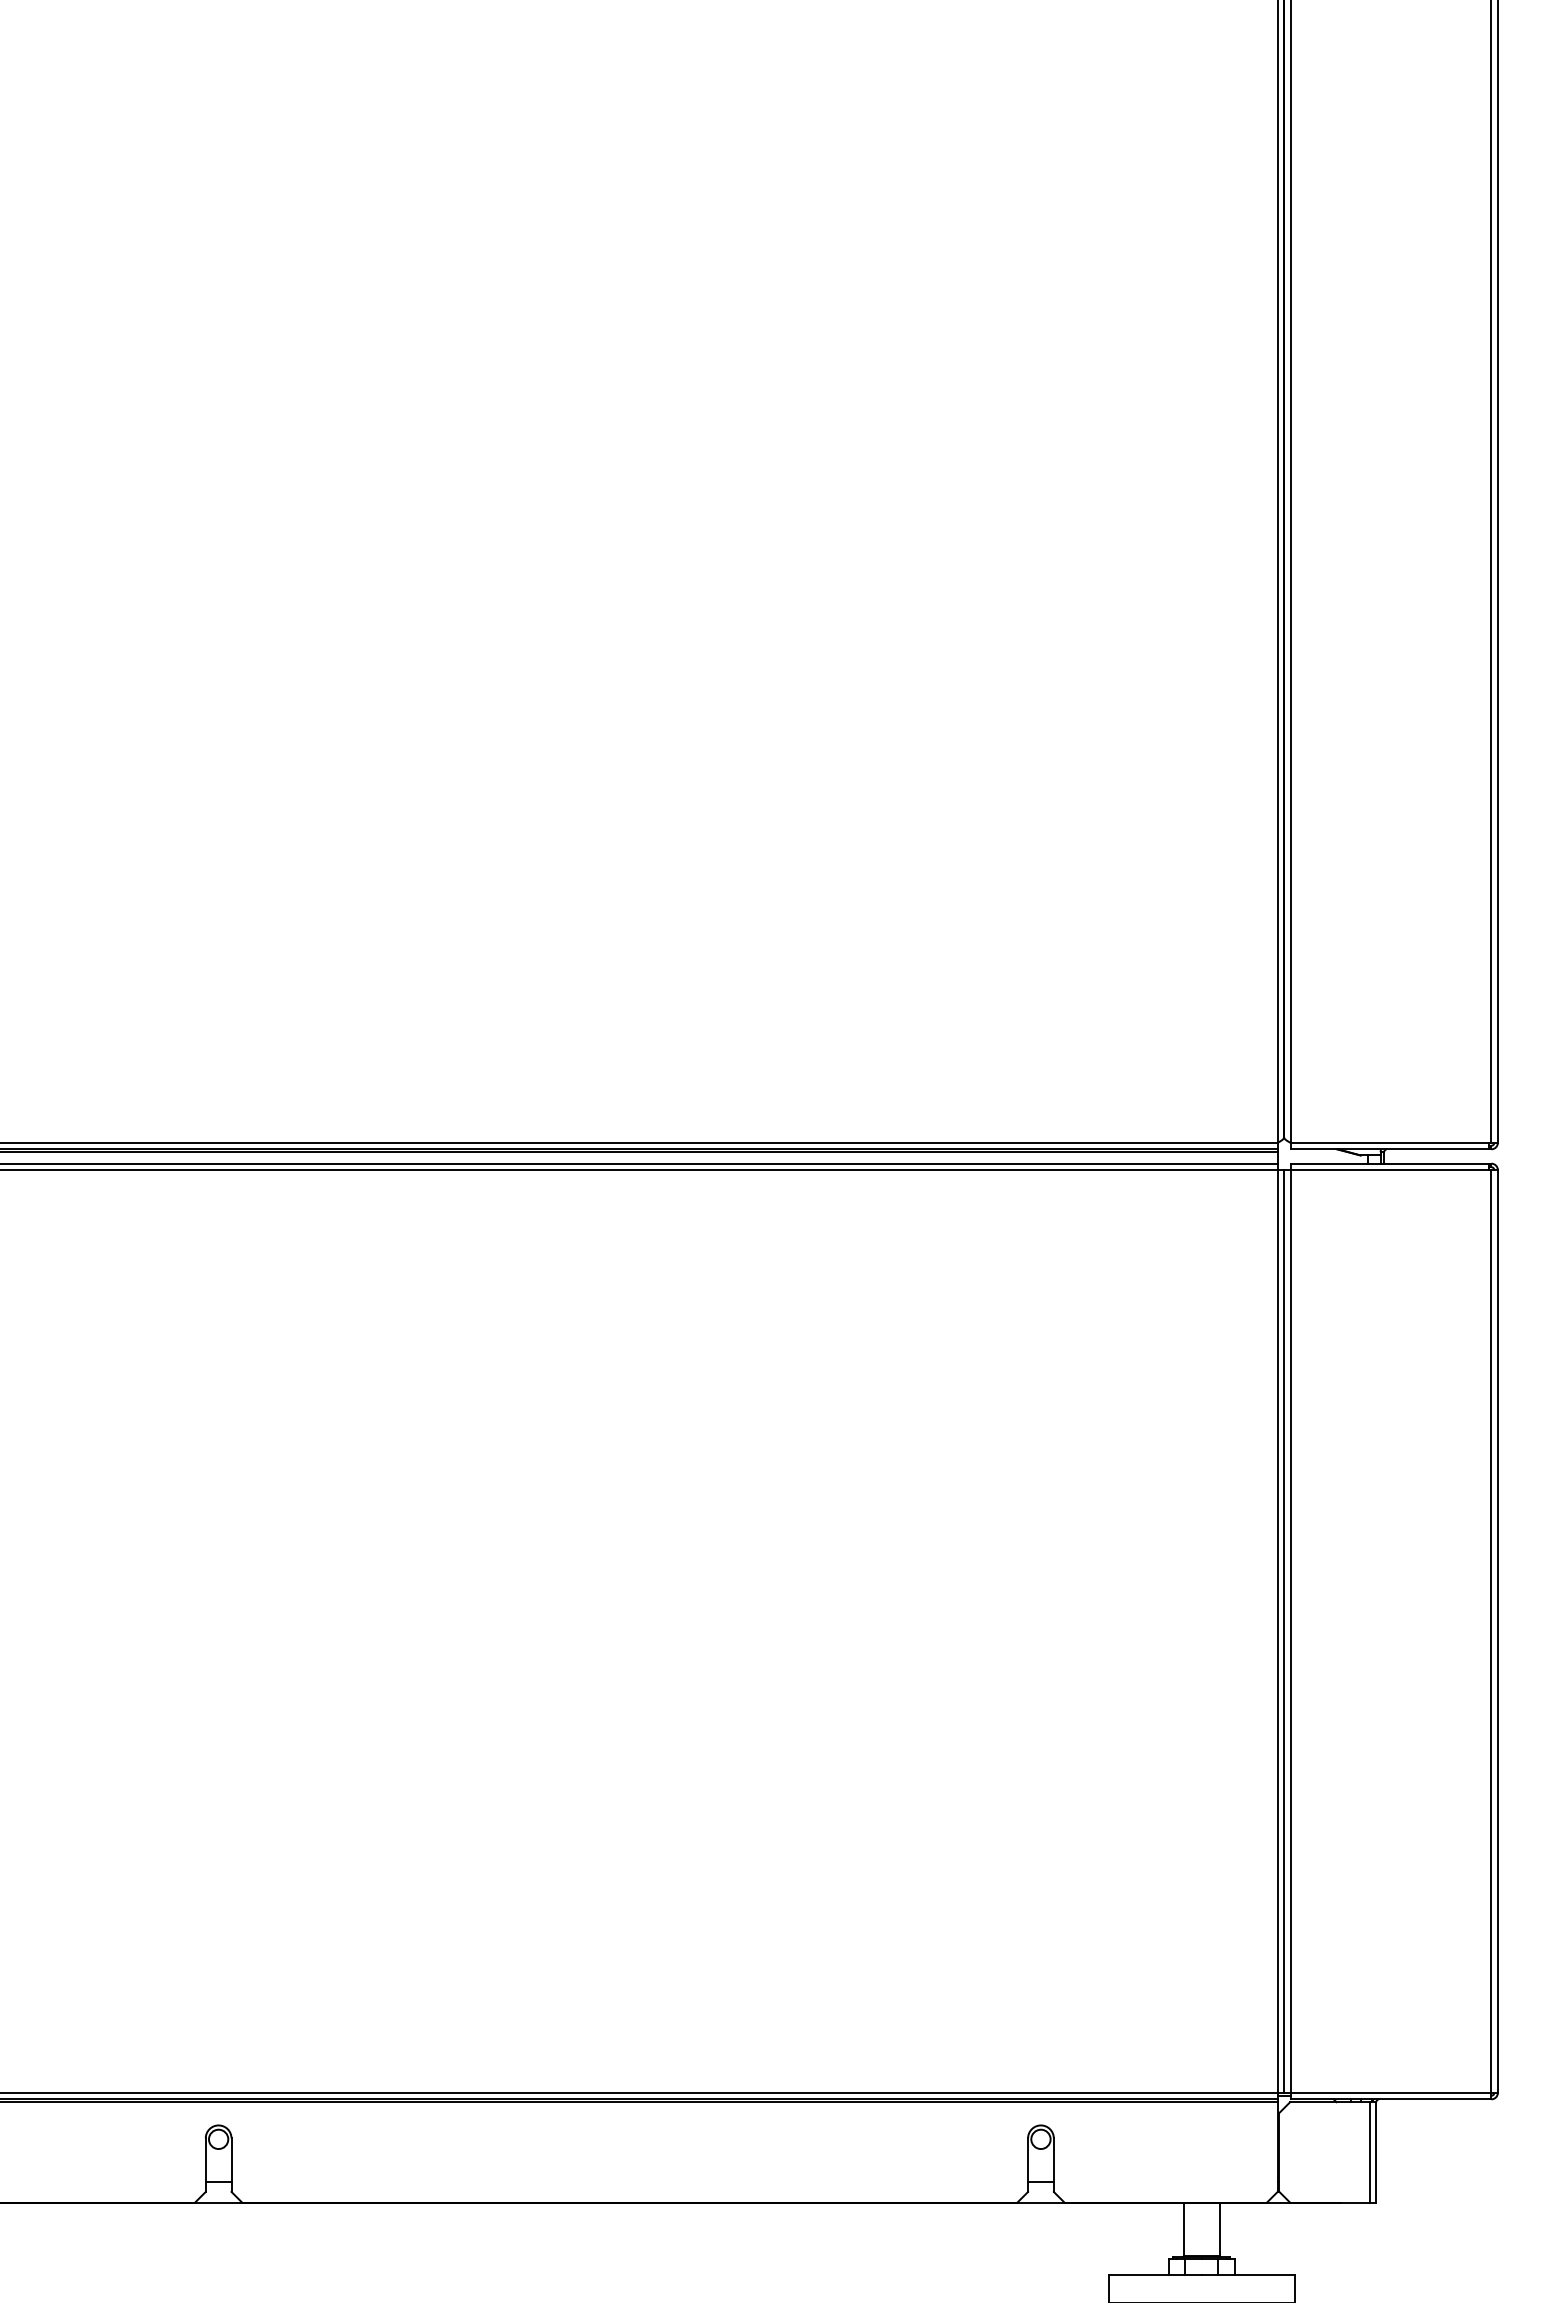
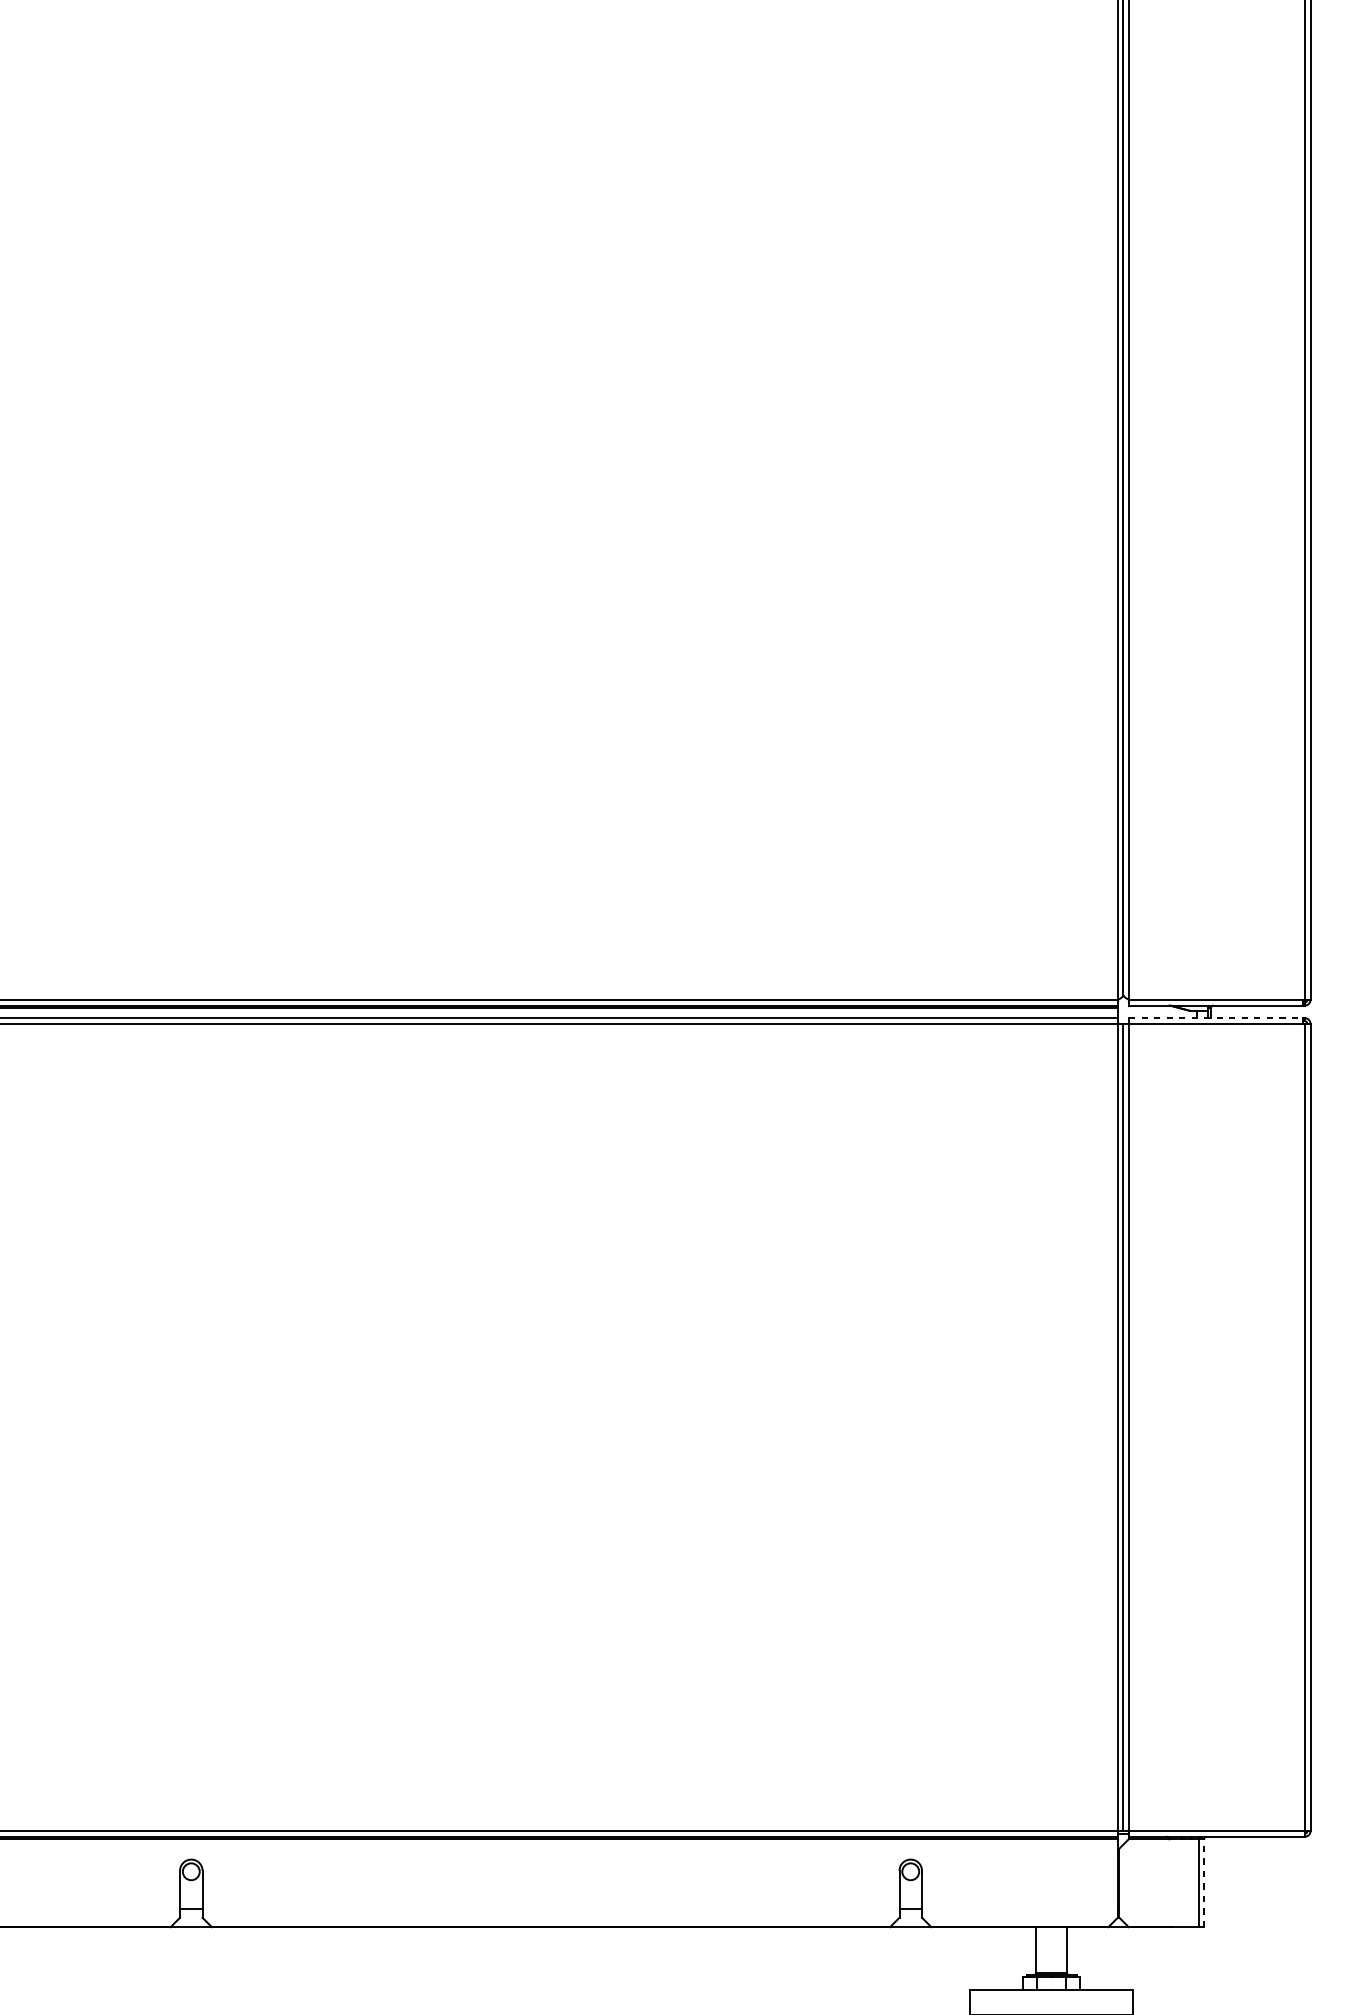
line: (1390, 1163) -> (1216, 1017), solid -> dashed
line: (1376, 2151) -> (1204, 1882), solid -> dashed

